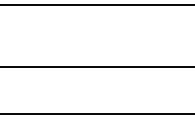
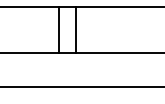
line: (86, 34) -> (59, 29), added
line: (109, 34) -> (76, 29), added

